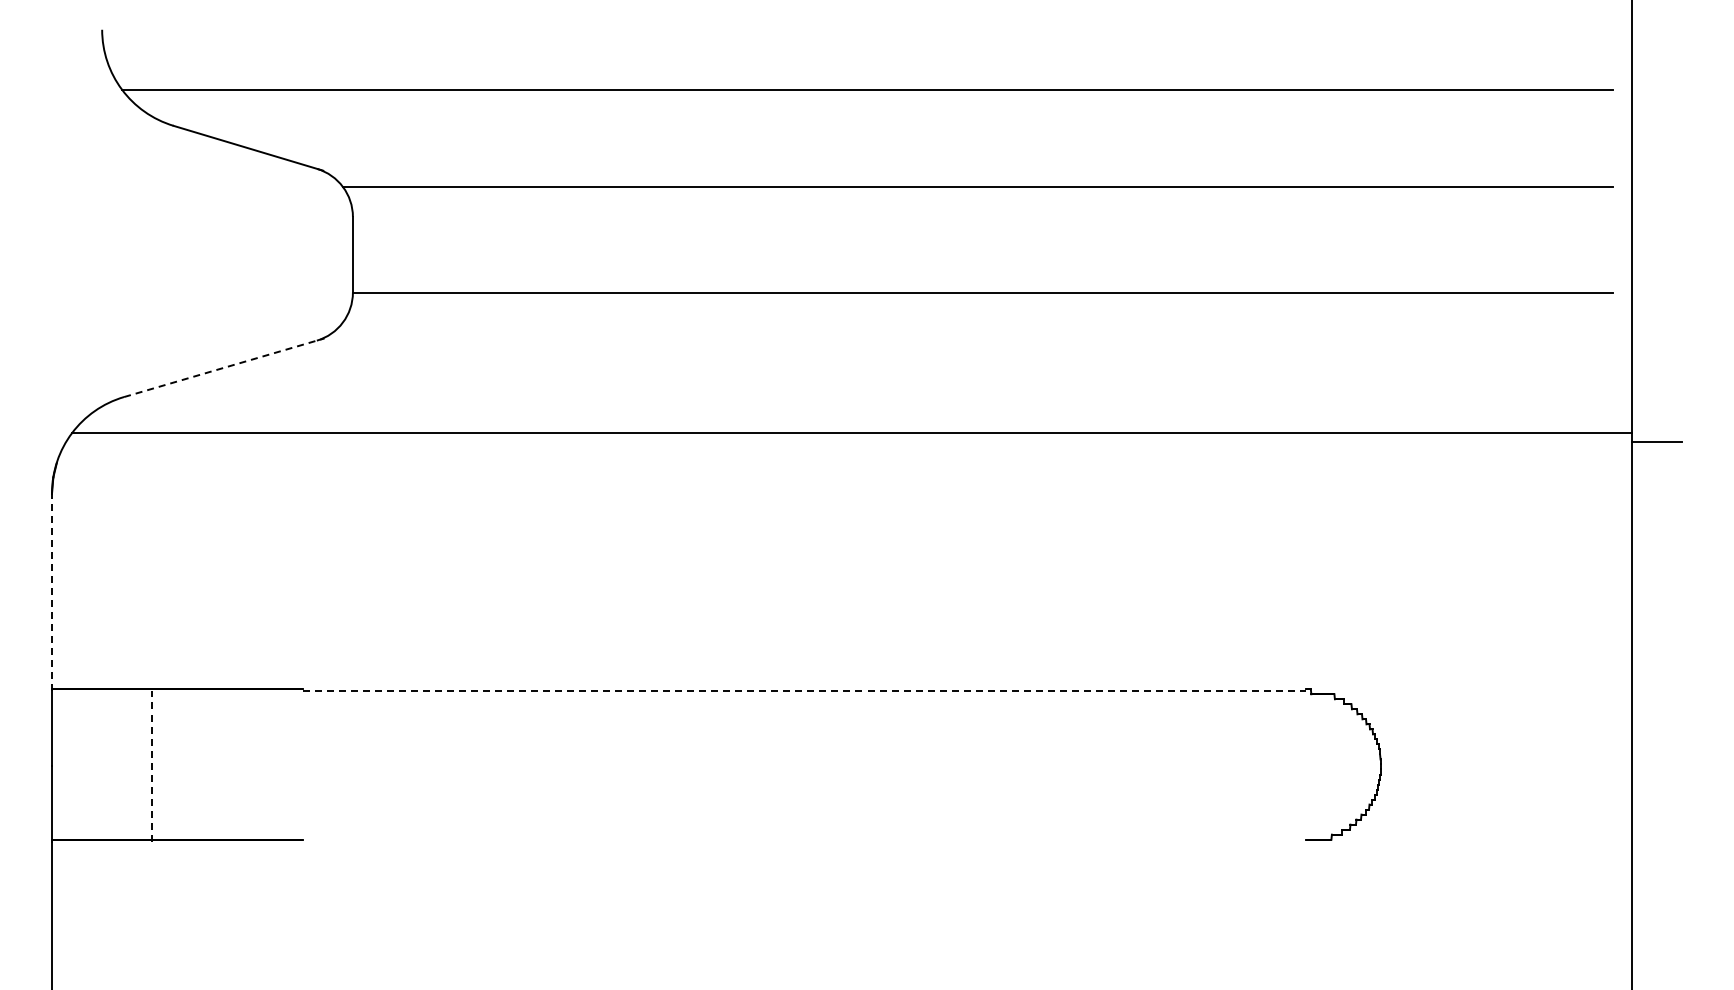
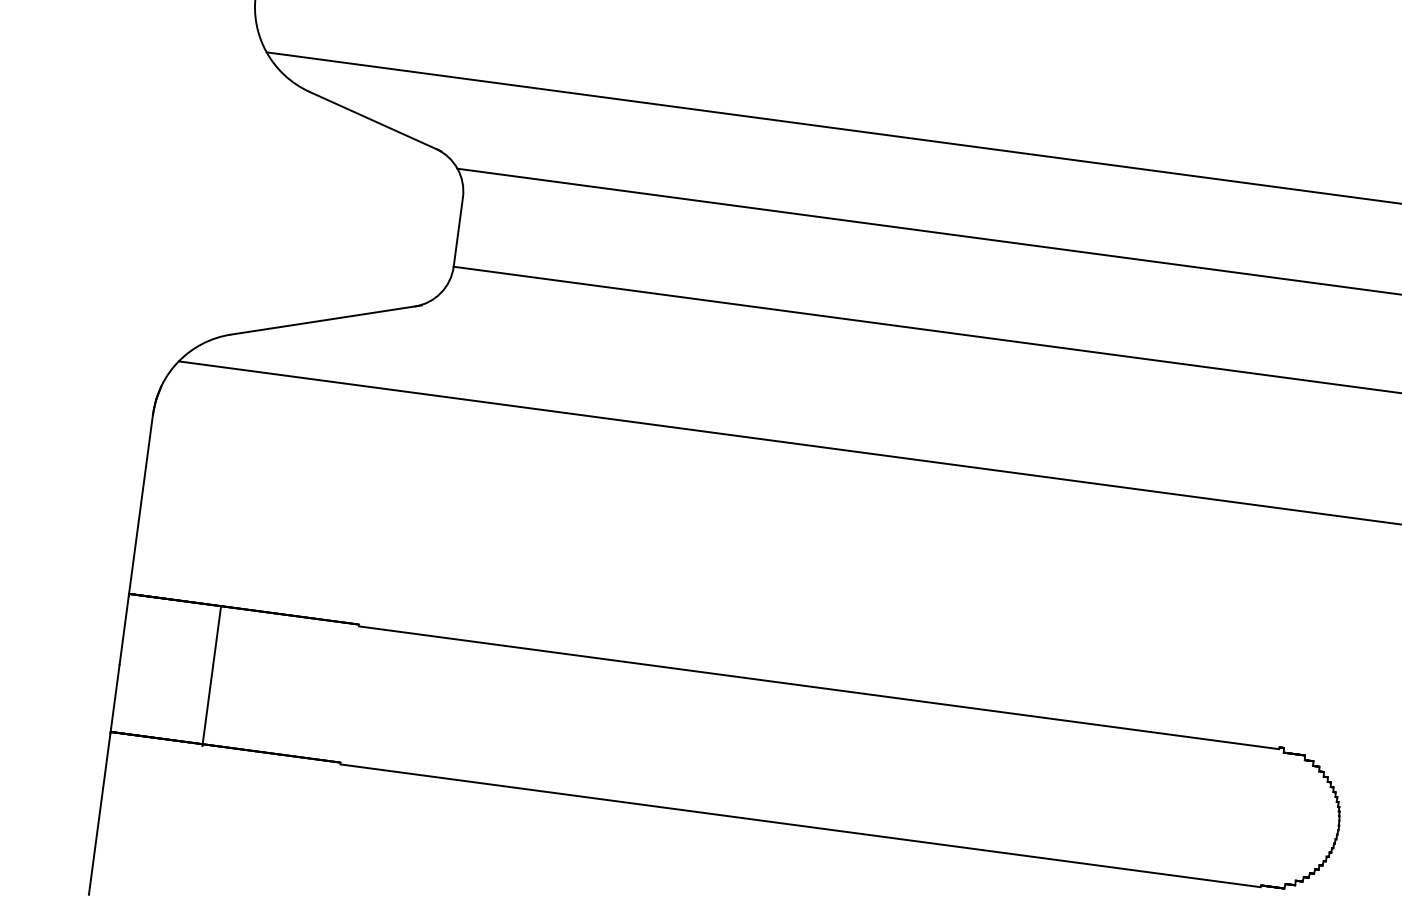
line: (224, 367) -> (326, 319), dashed -> solid
line: (52, 592) -> (141, 505), dashed -> solid
line: (804, 691) -> (819, 688), dashed -> solid
line: (152, 765) -> (211, 676), dashed -> solid
line: (803, 841) -> (799, 825), added

